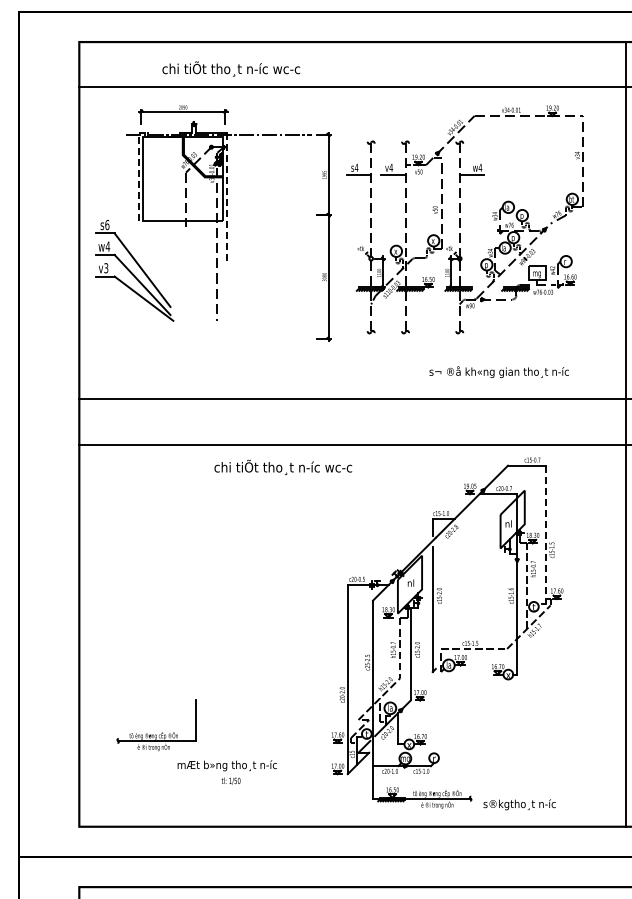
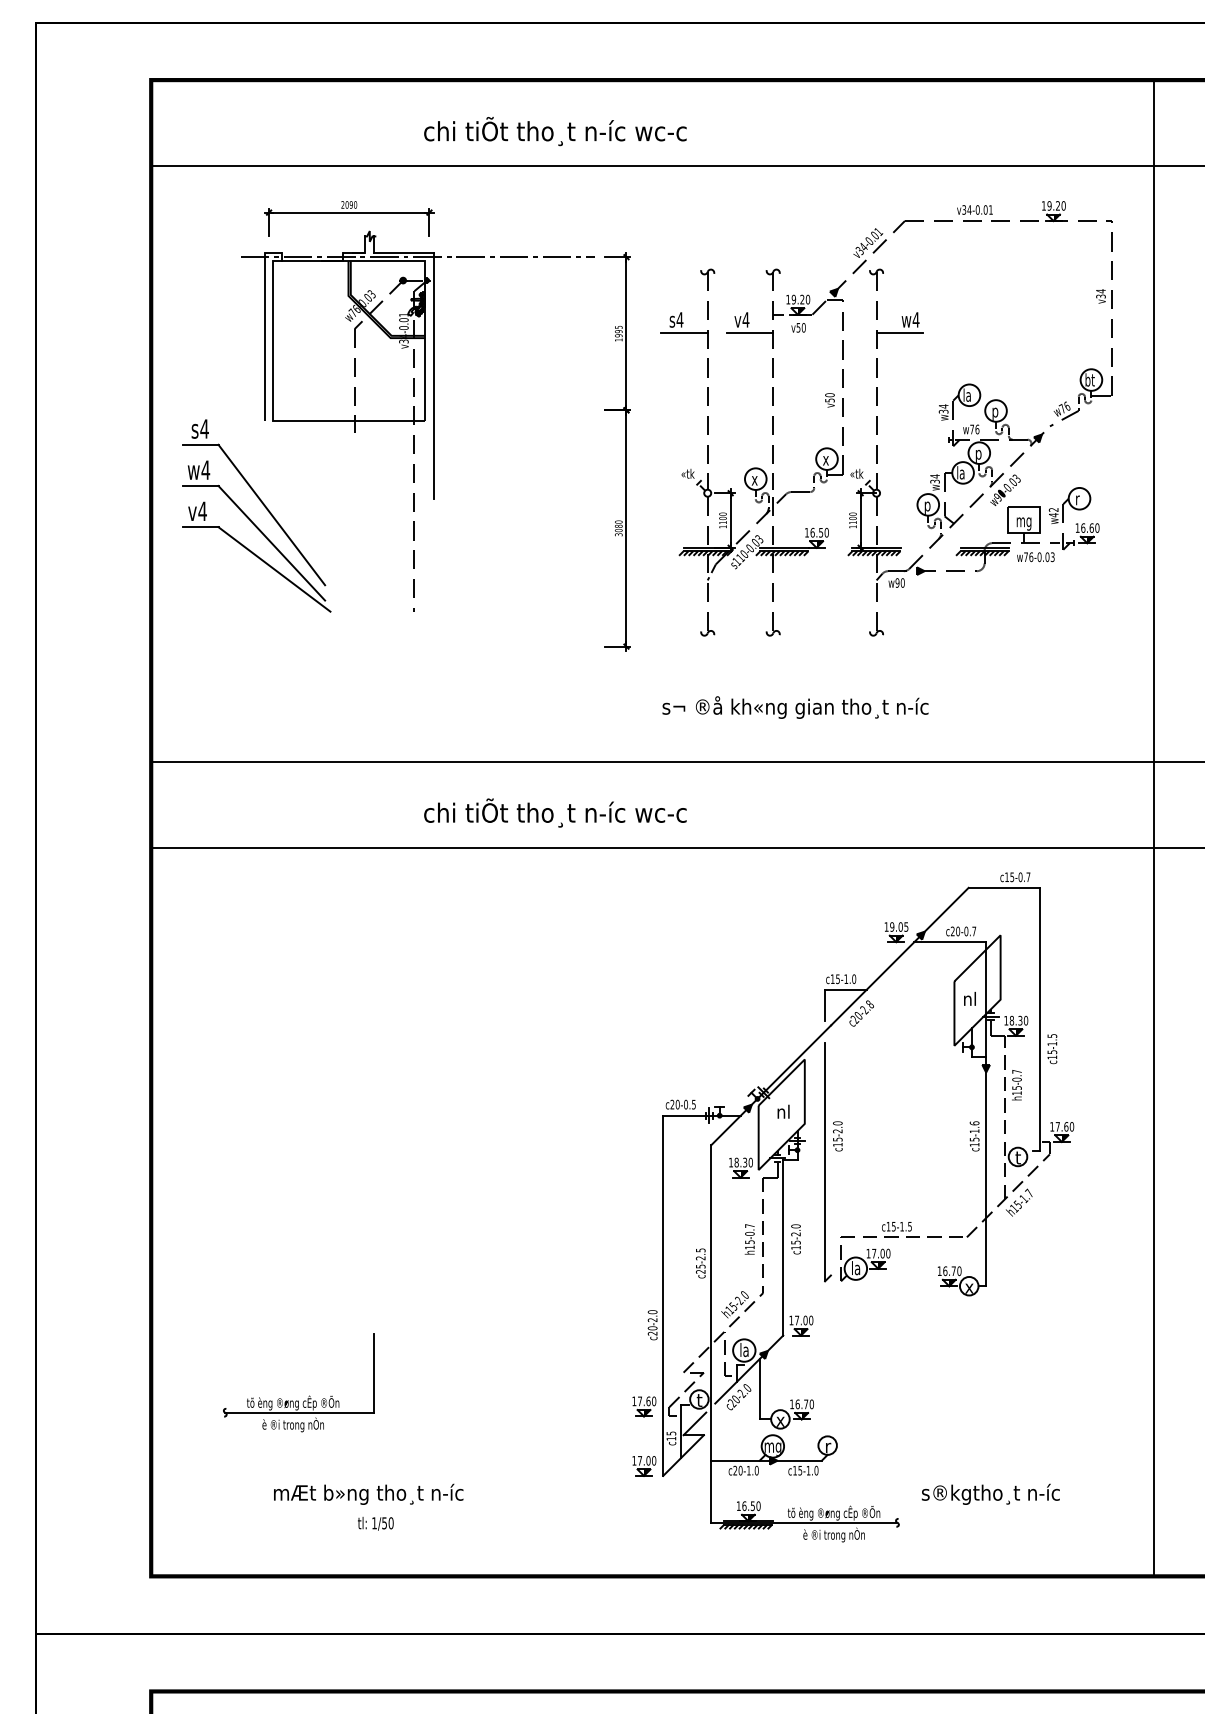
text: (231, 68) -> (555, 130), moved
line: (138, 171) -> (264, 326), dashed -> solid
line: (227, 197) -> (433, 376), dashed -> solid
text: (107, 224) -> (204, 427), s6 -> s4
text: (106, 268) -> (203, 511), v3 -> v4
text: (498, 371) -> (794, 706), moved
line: (625, 434) -> (1152, 828), moved
text: (283, 466) -> (555, 811), moved
line: (545, 535) -> (1040, 1020), dashed -> solid
text: (226, 772) -> (367, 1507), moved
text: (519, 804) -> (990, 1493), moved

